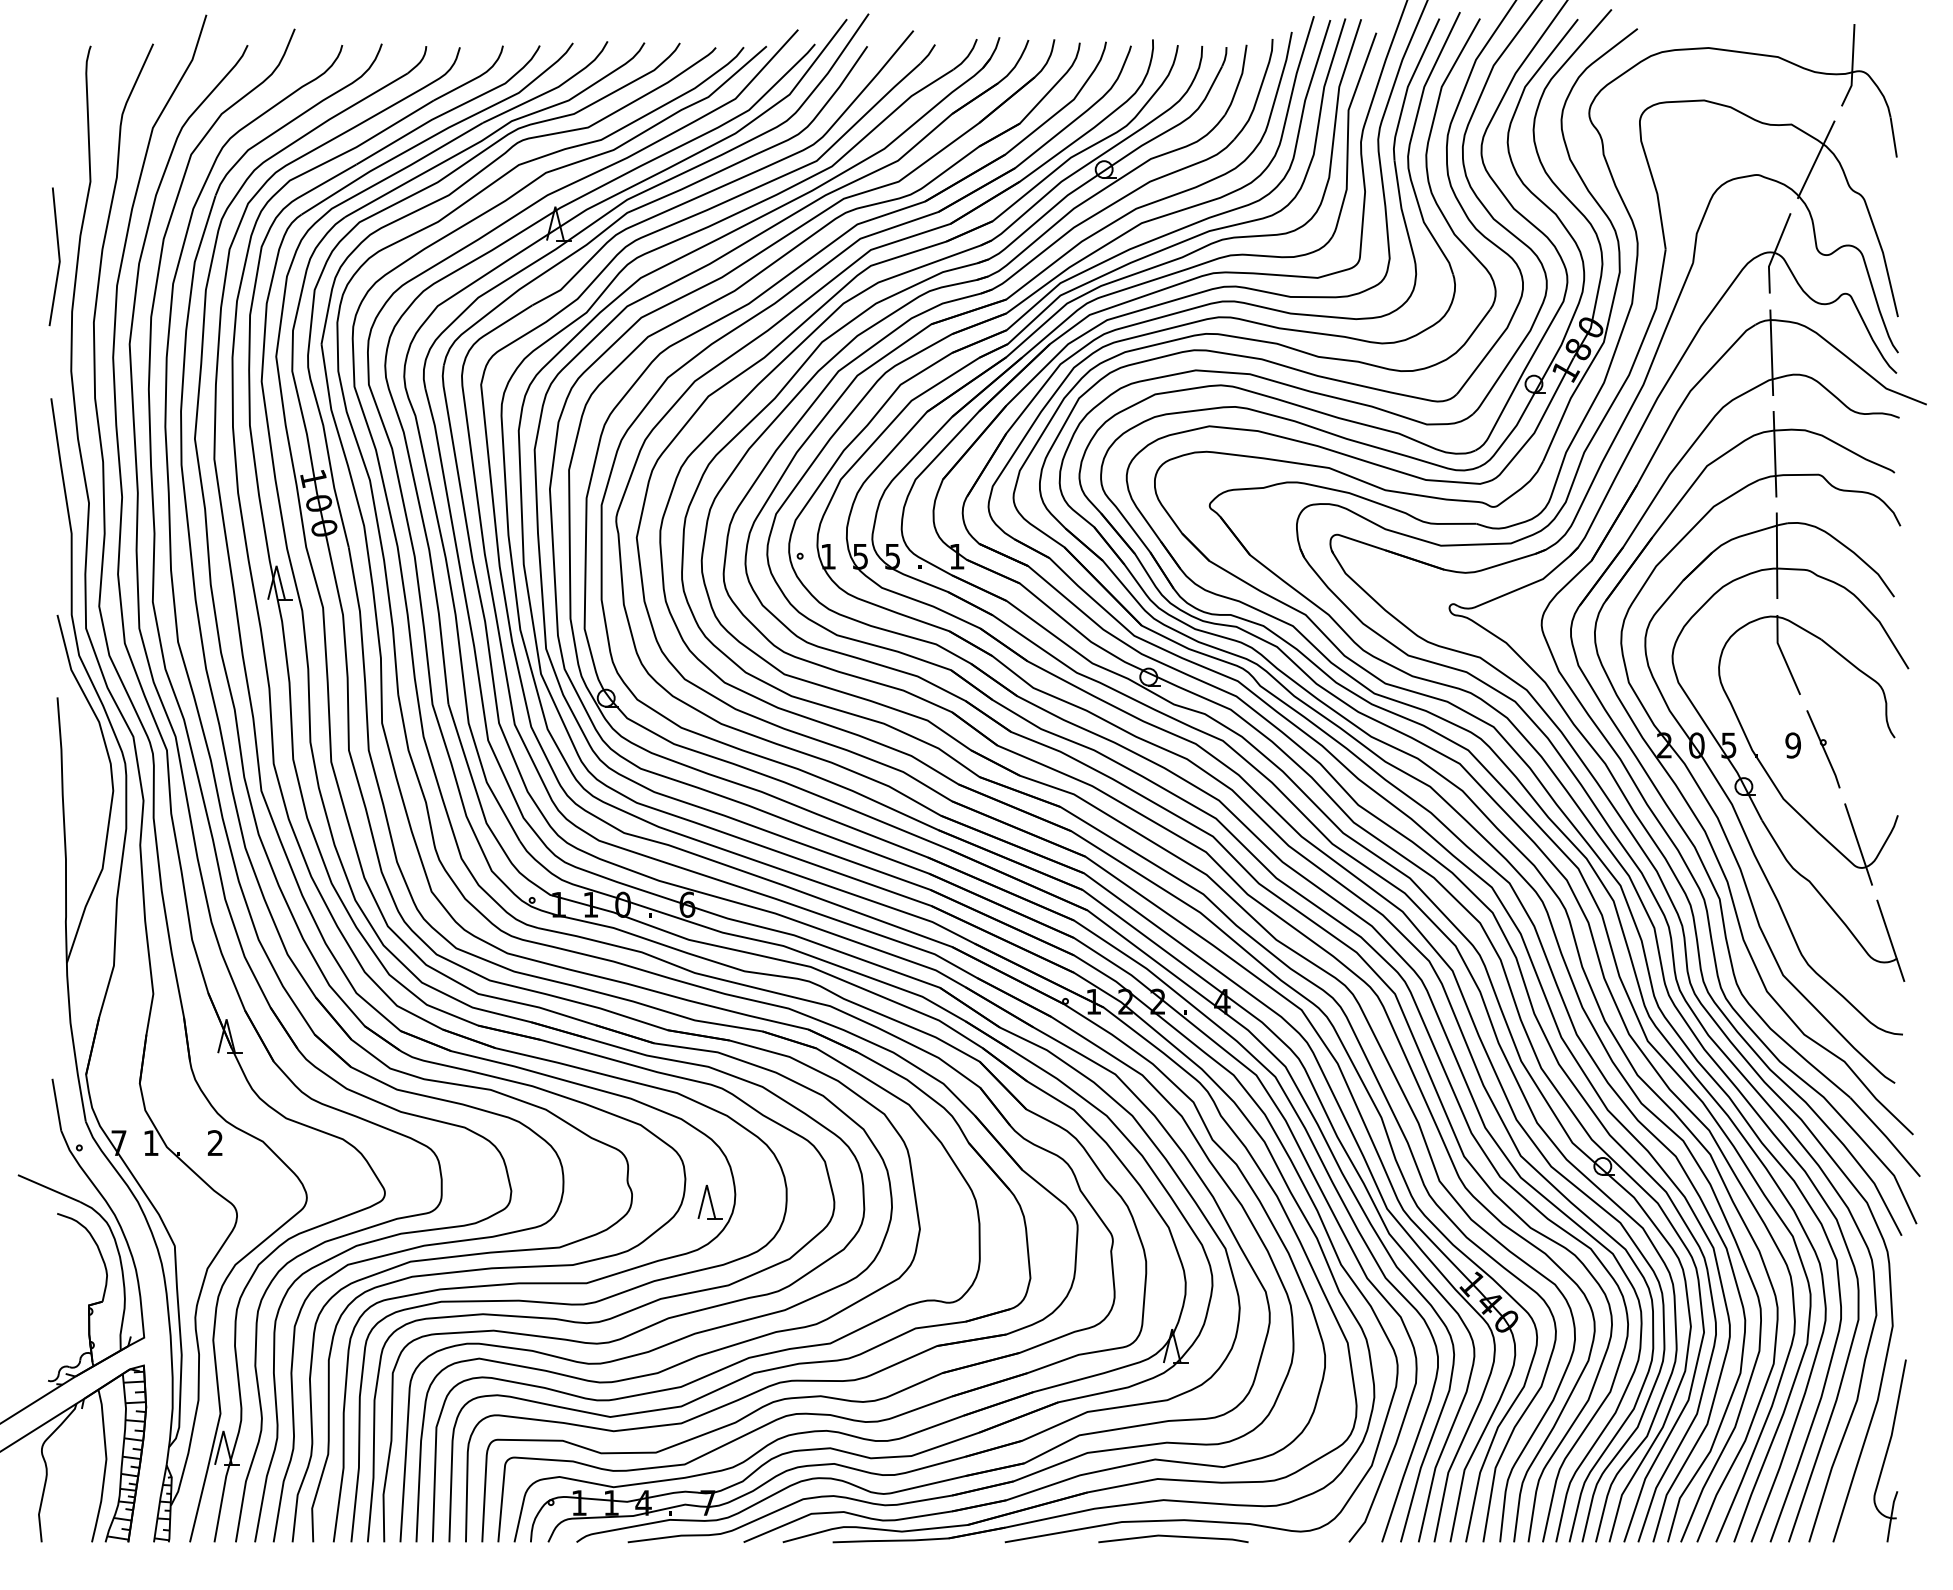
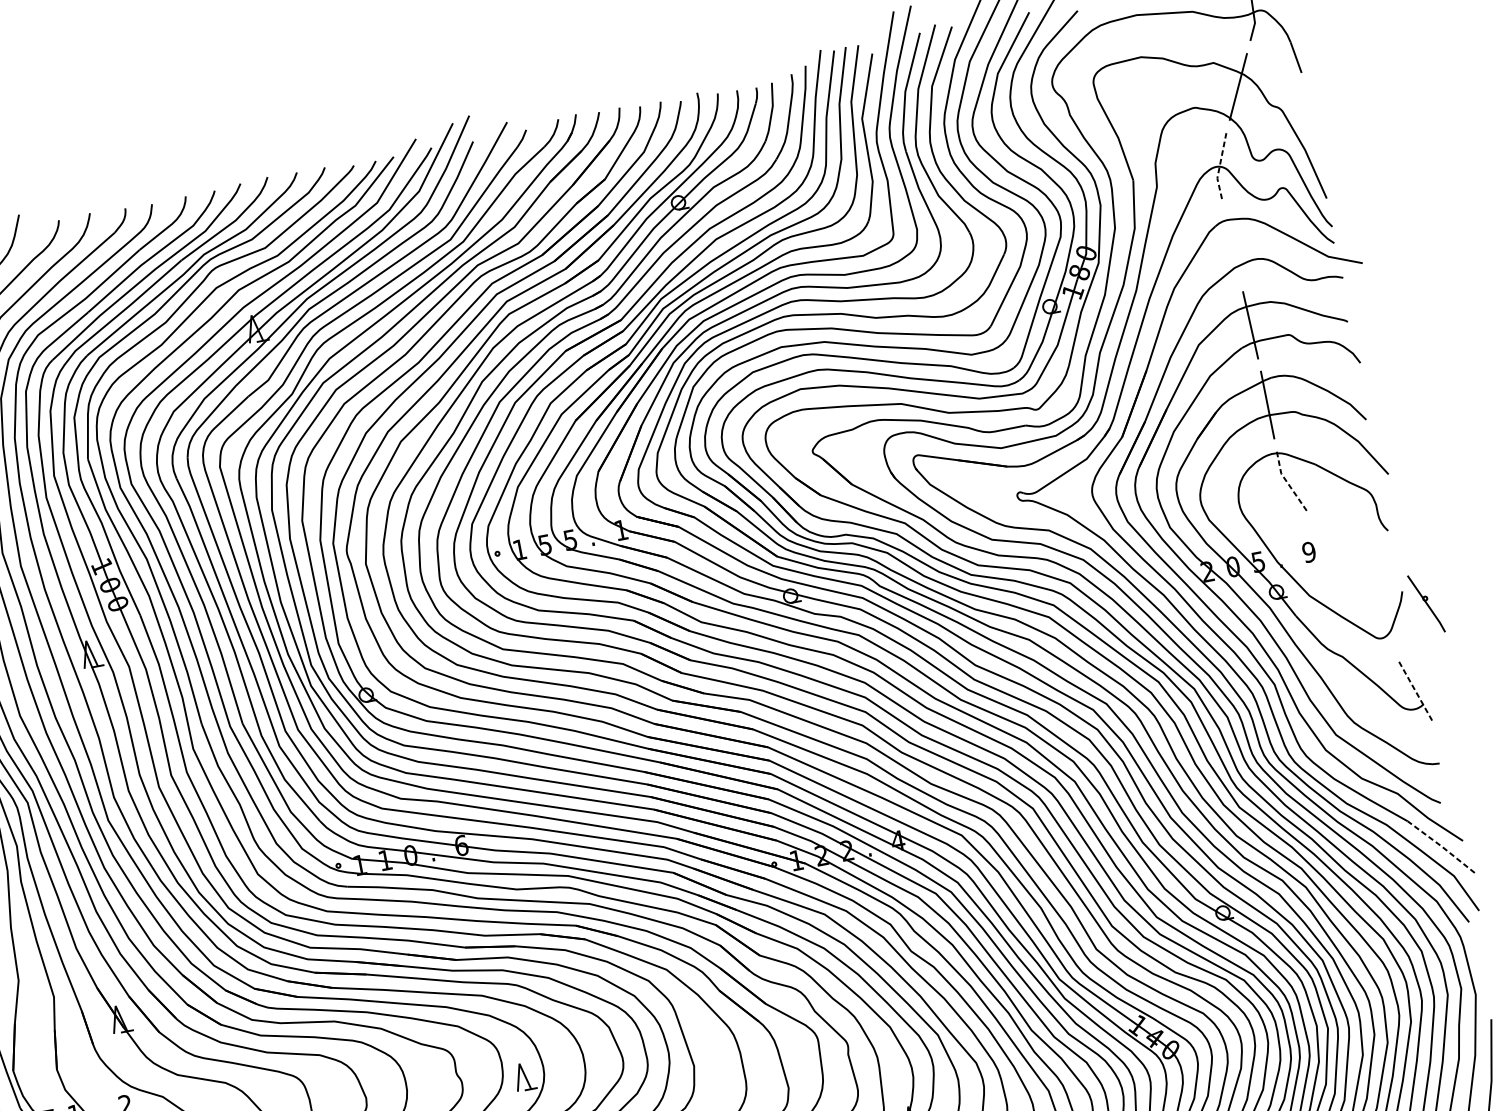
line: (1774, 252) -> (1219, 166), solid -> dashed
line: (1771, 352) -> (1232, 245), removed
line: (1783, 655) -> (1287, 482), solid -> dashed
part: (1823, 749) -> (1426, 604), moved
line: (1858, 844) -> (1375, 620), removed
line: (1890, 941) -> (1415, 691), solid -> dashed
line: (1886, 1136) -> (1442, 846), solid -> dashed

